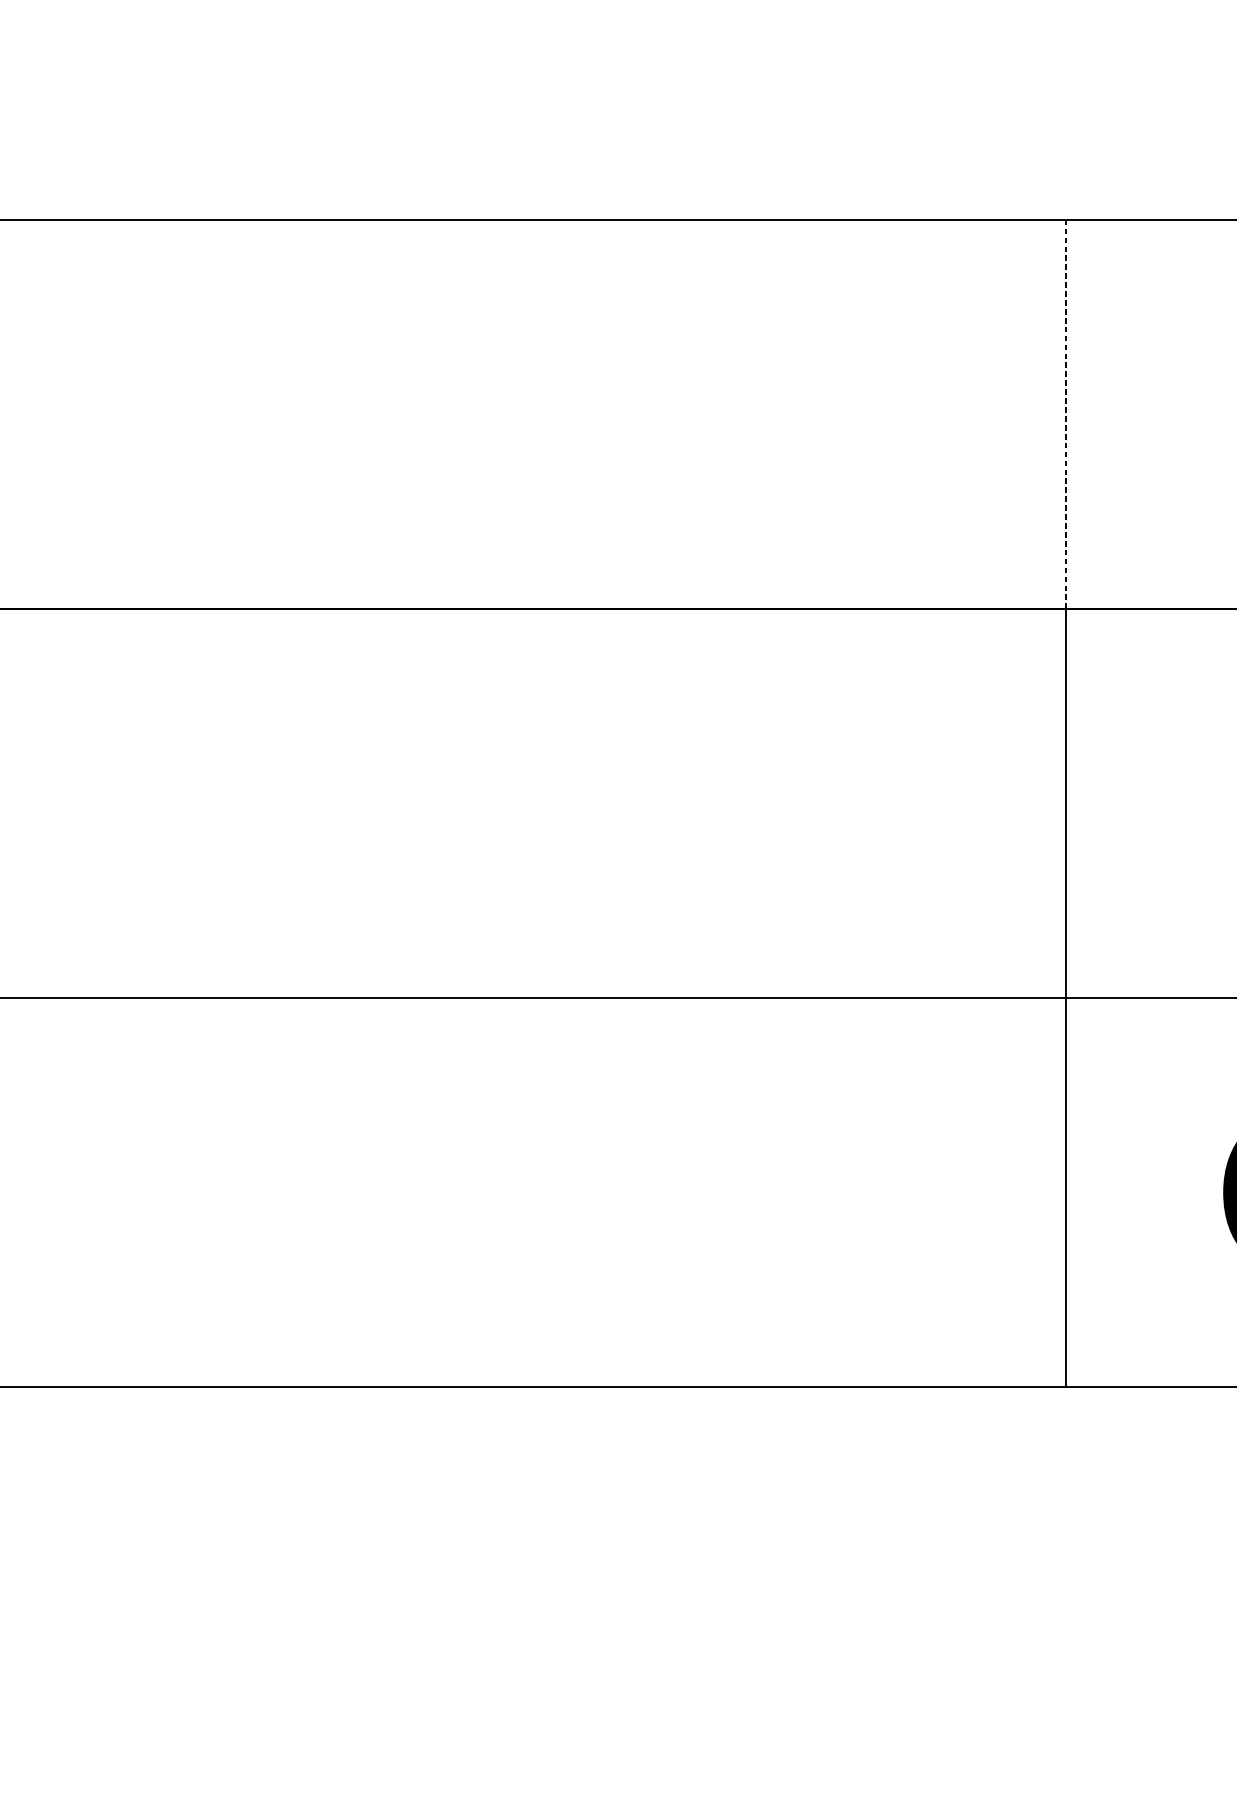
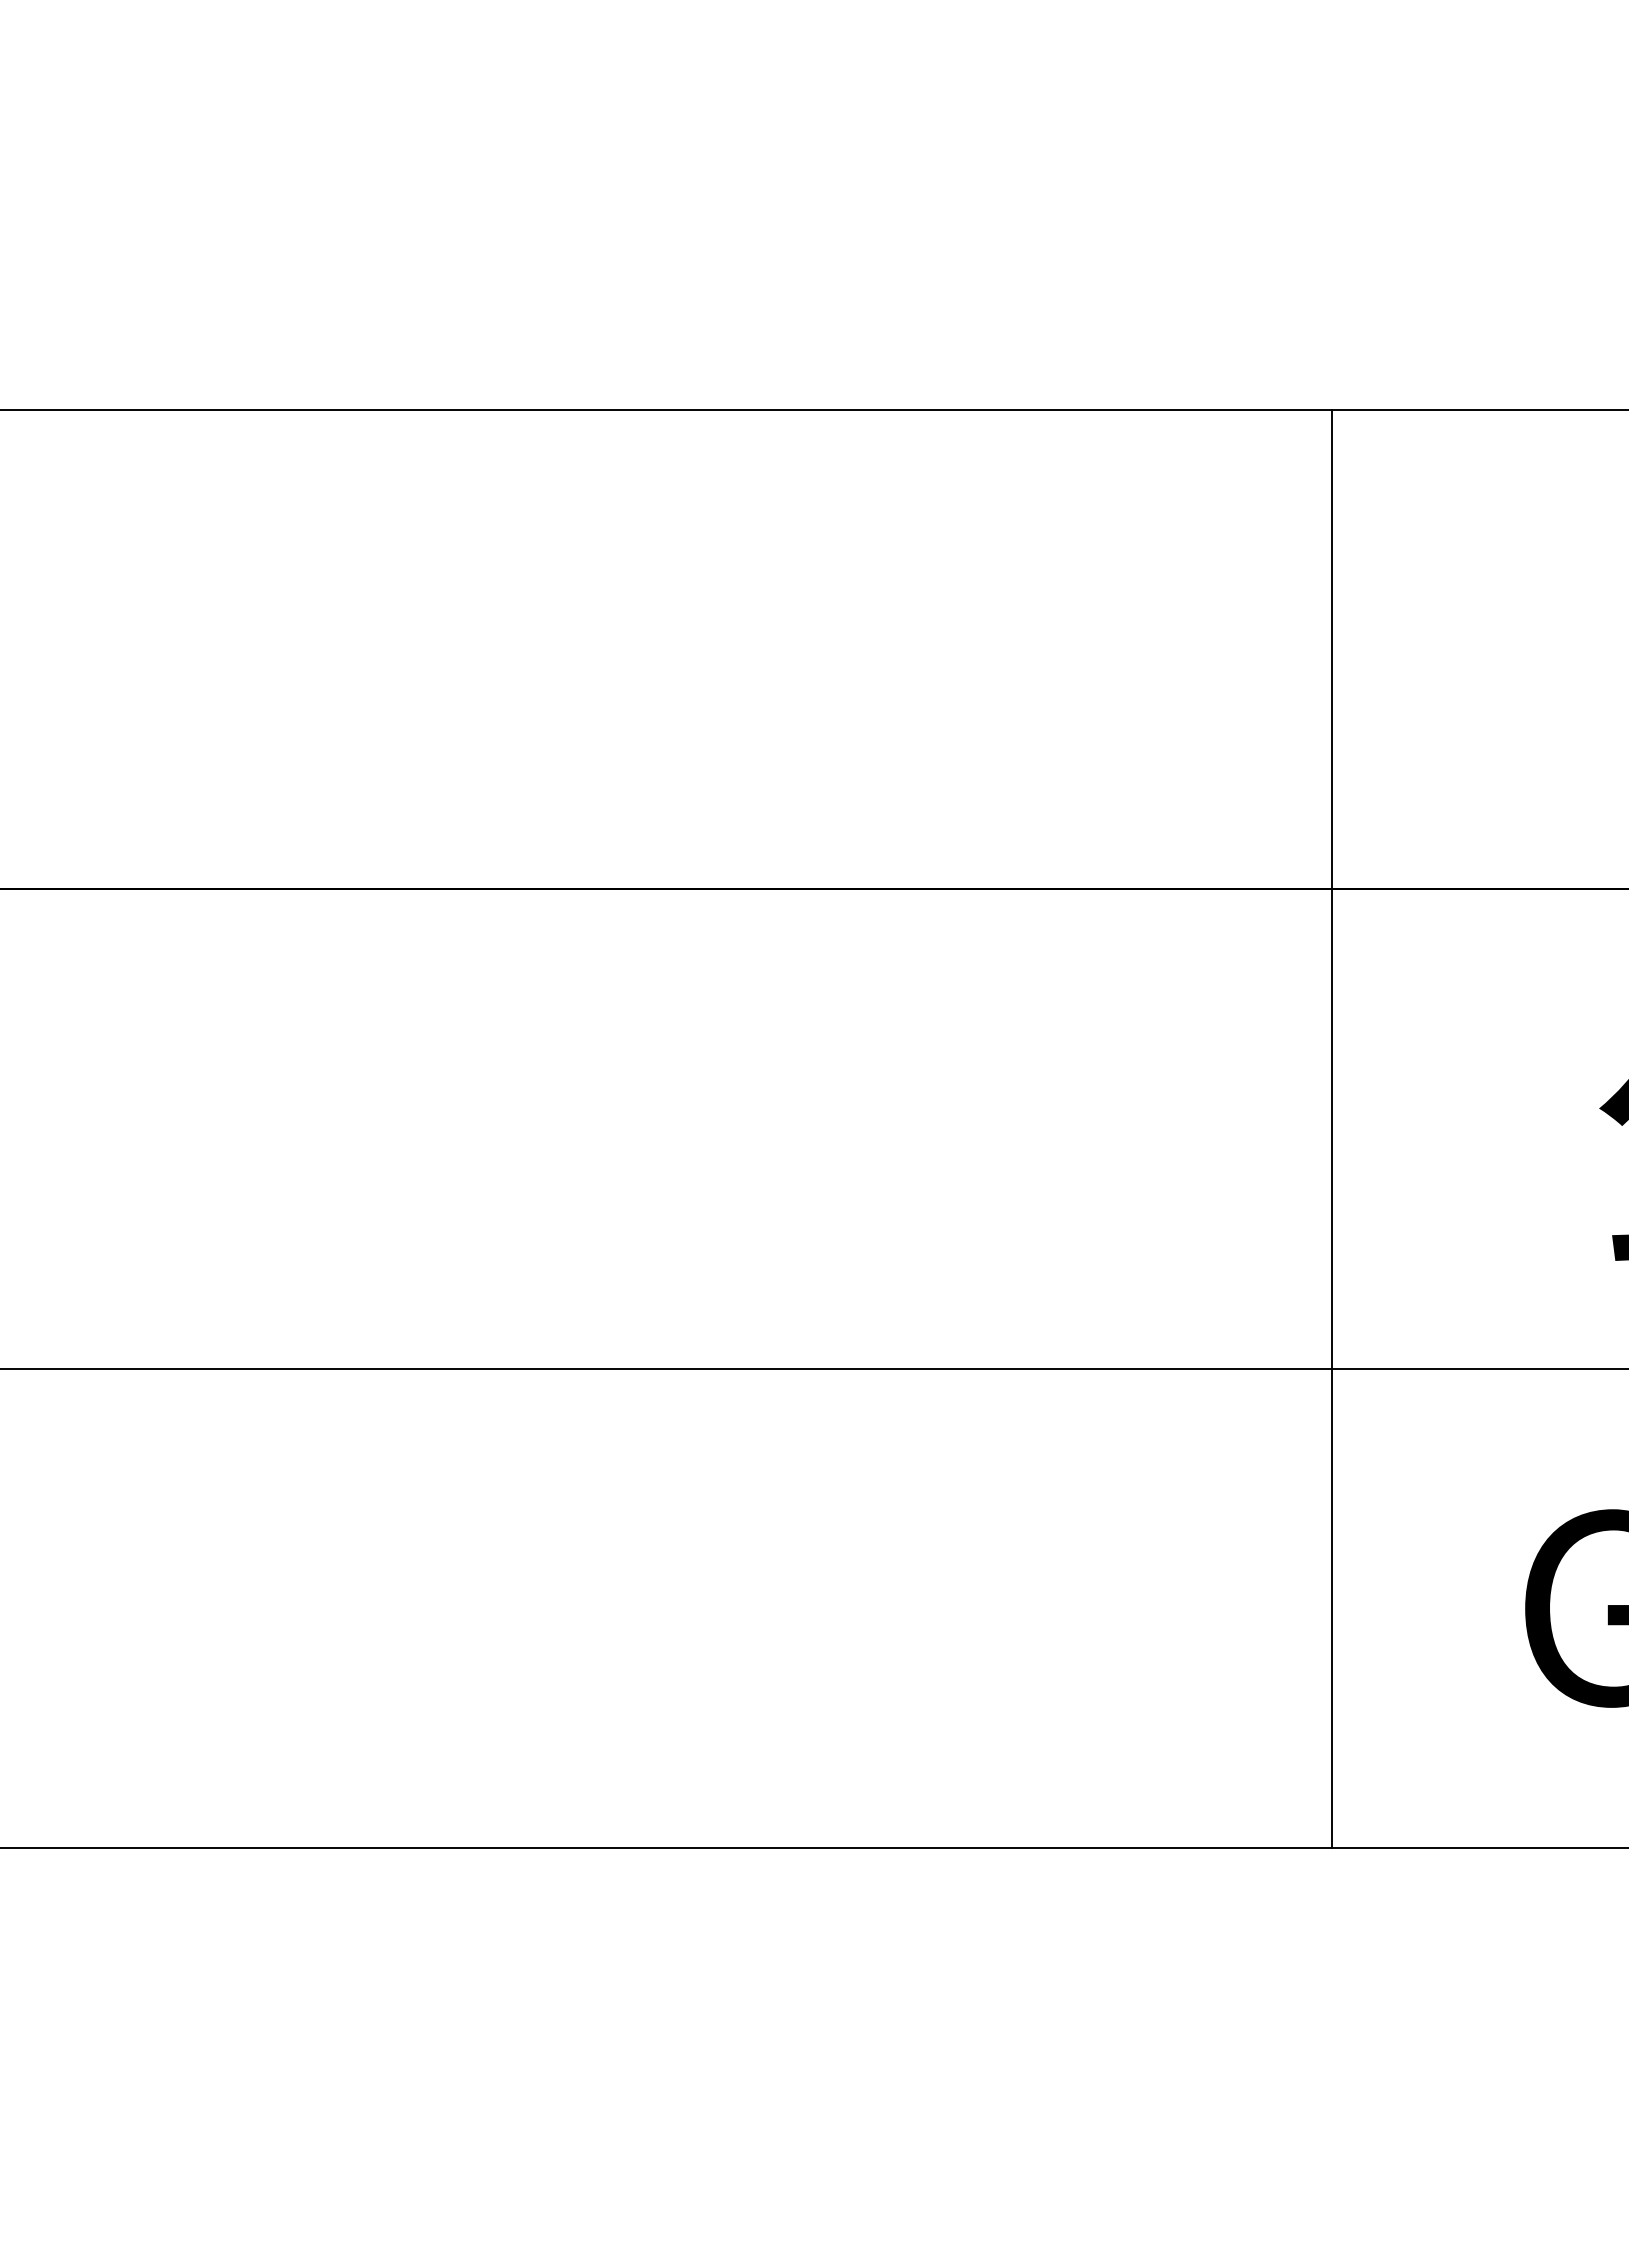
line: (1066, 414) -> (1331, 649), dashed -> solid

